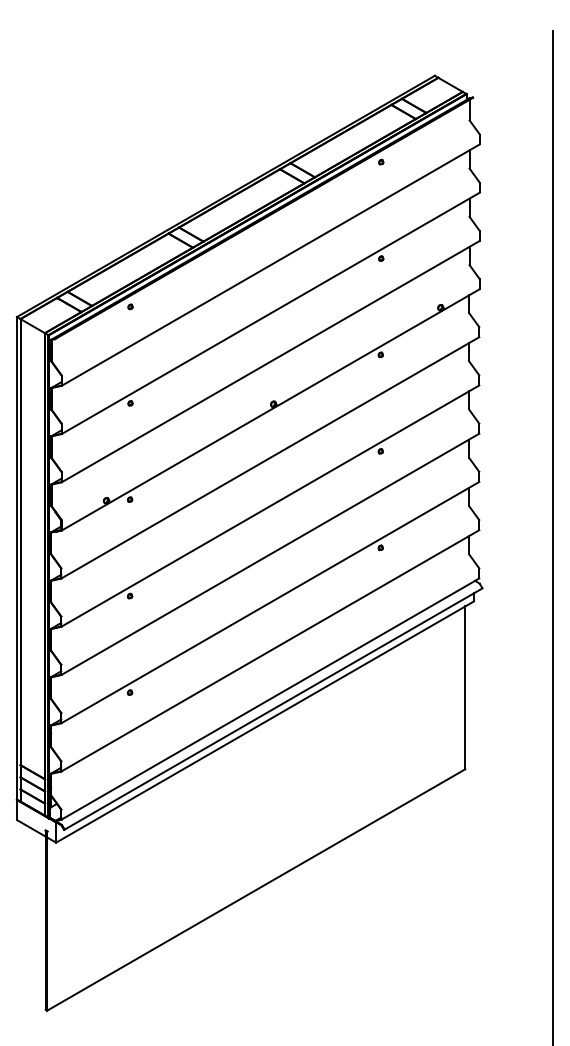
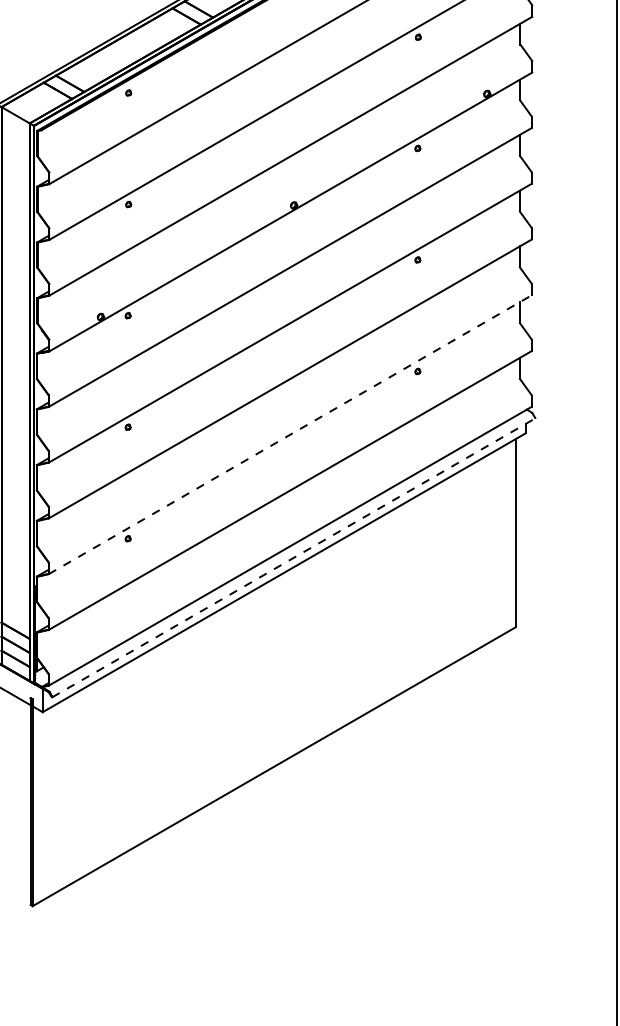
line: (270, 602) -> (290, 434), solid -> dashed
line: (273, 708) -> (293, 557), solid -> dashed

